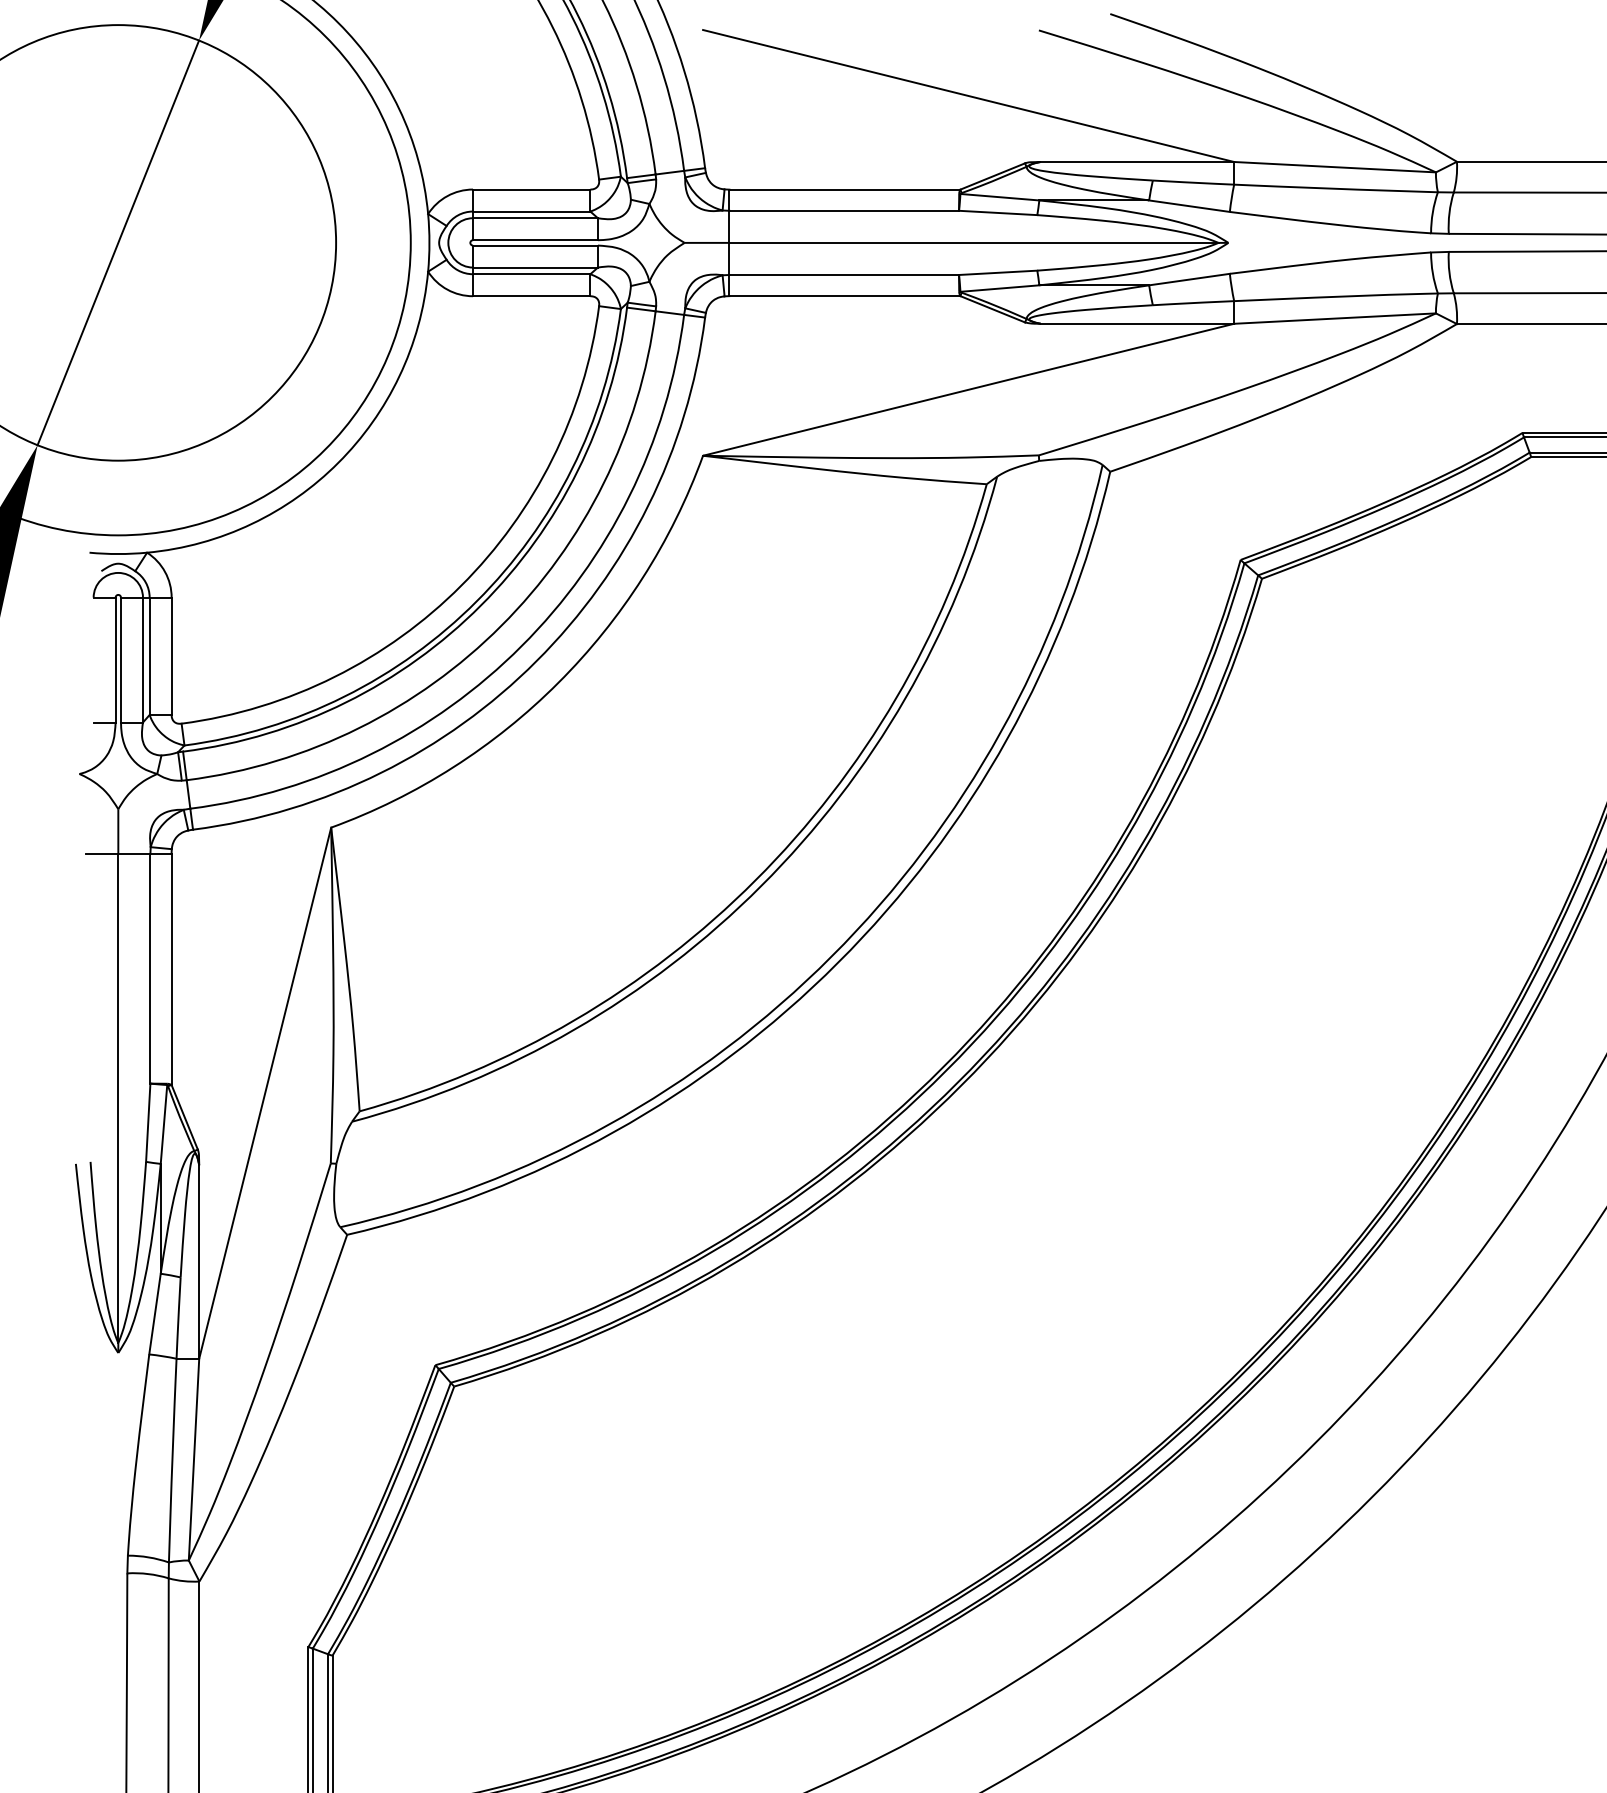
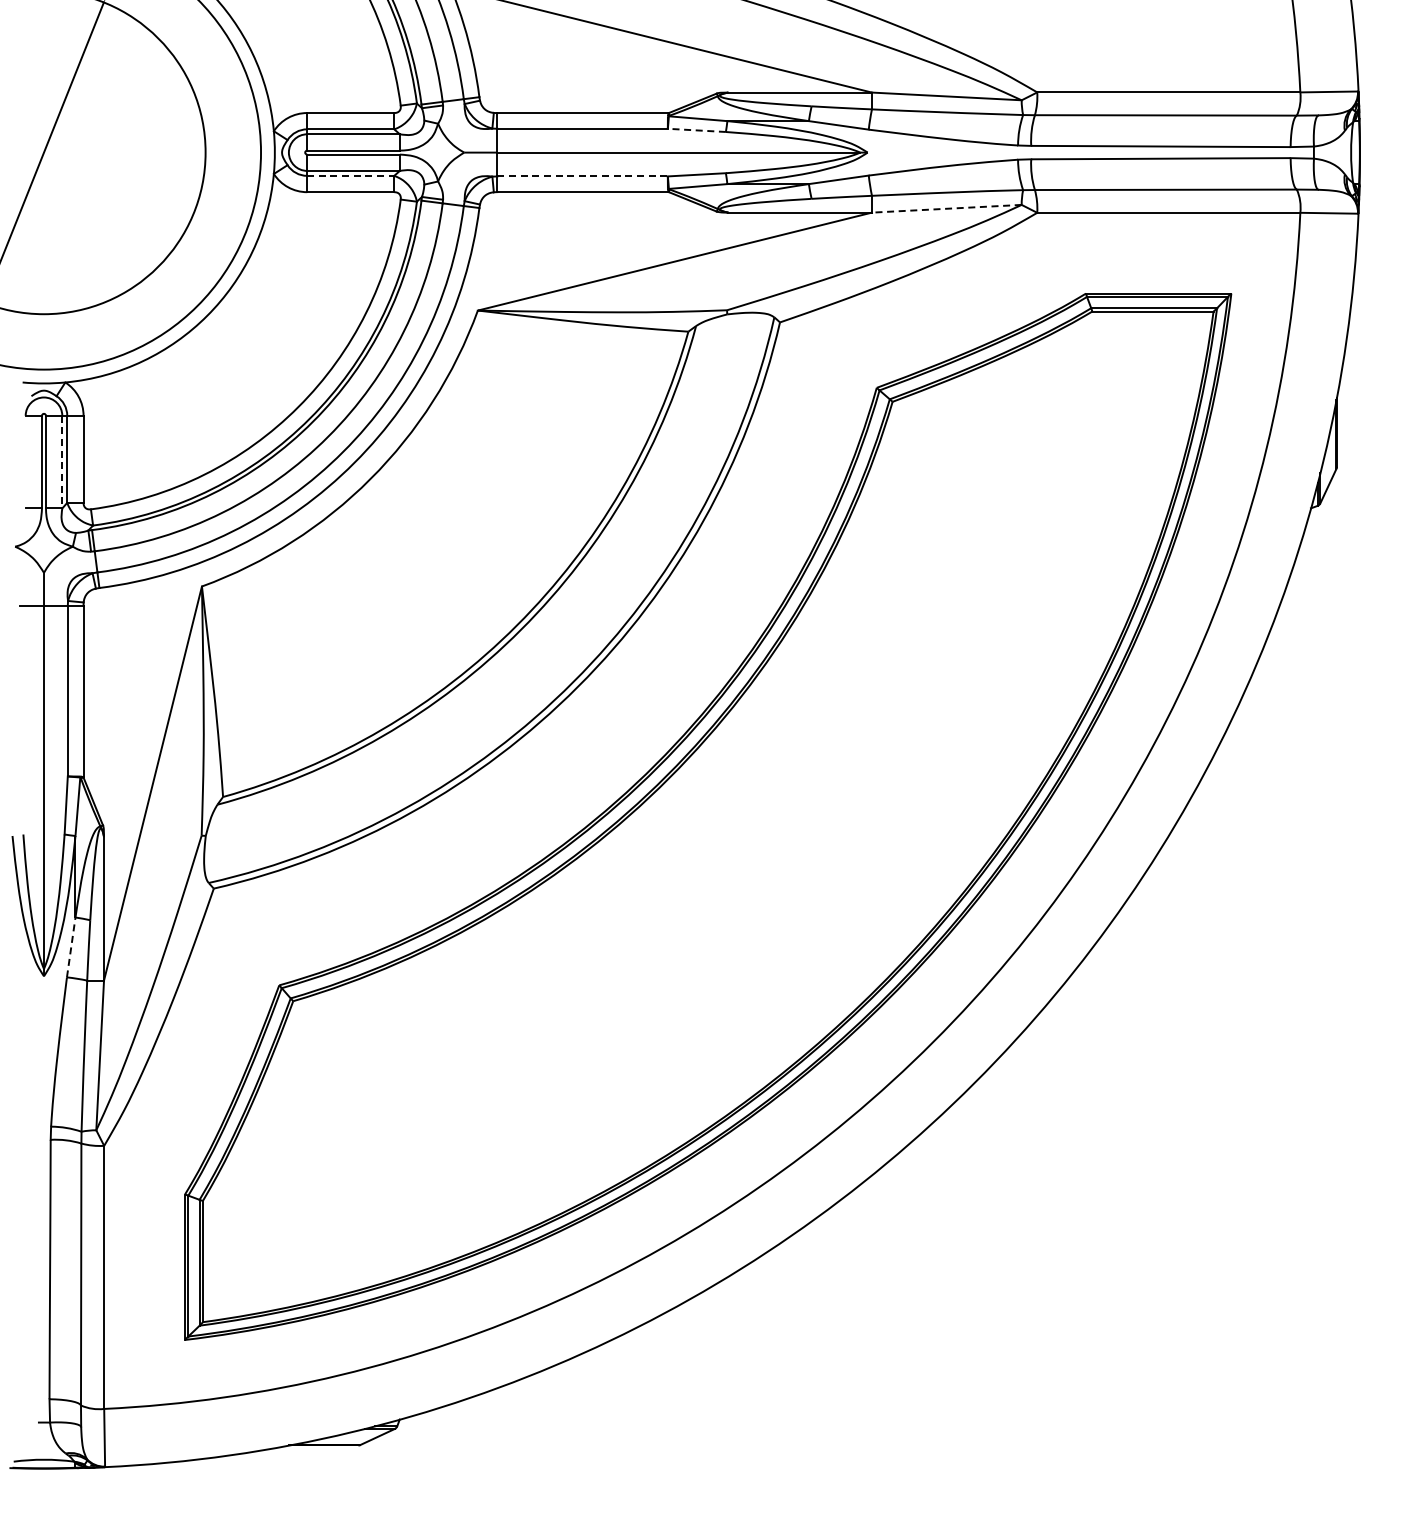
line: (997, 213) -> (696, 130), solid -> dashed
line: (531, 273) -> (350, 175), solid -> dashed
line: (845, 275) -> (583, 176), solid -> dashed
line: (1334, 318) -> (946, 208), solid -> dashed
line: (143, 660) -> (62, 462), solid -> dashed
line: (155, 1312) -> (71, 946), solid -> dashed

